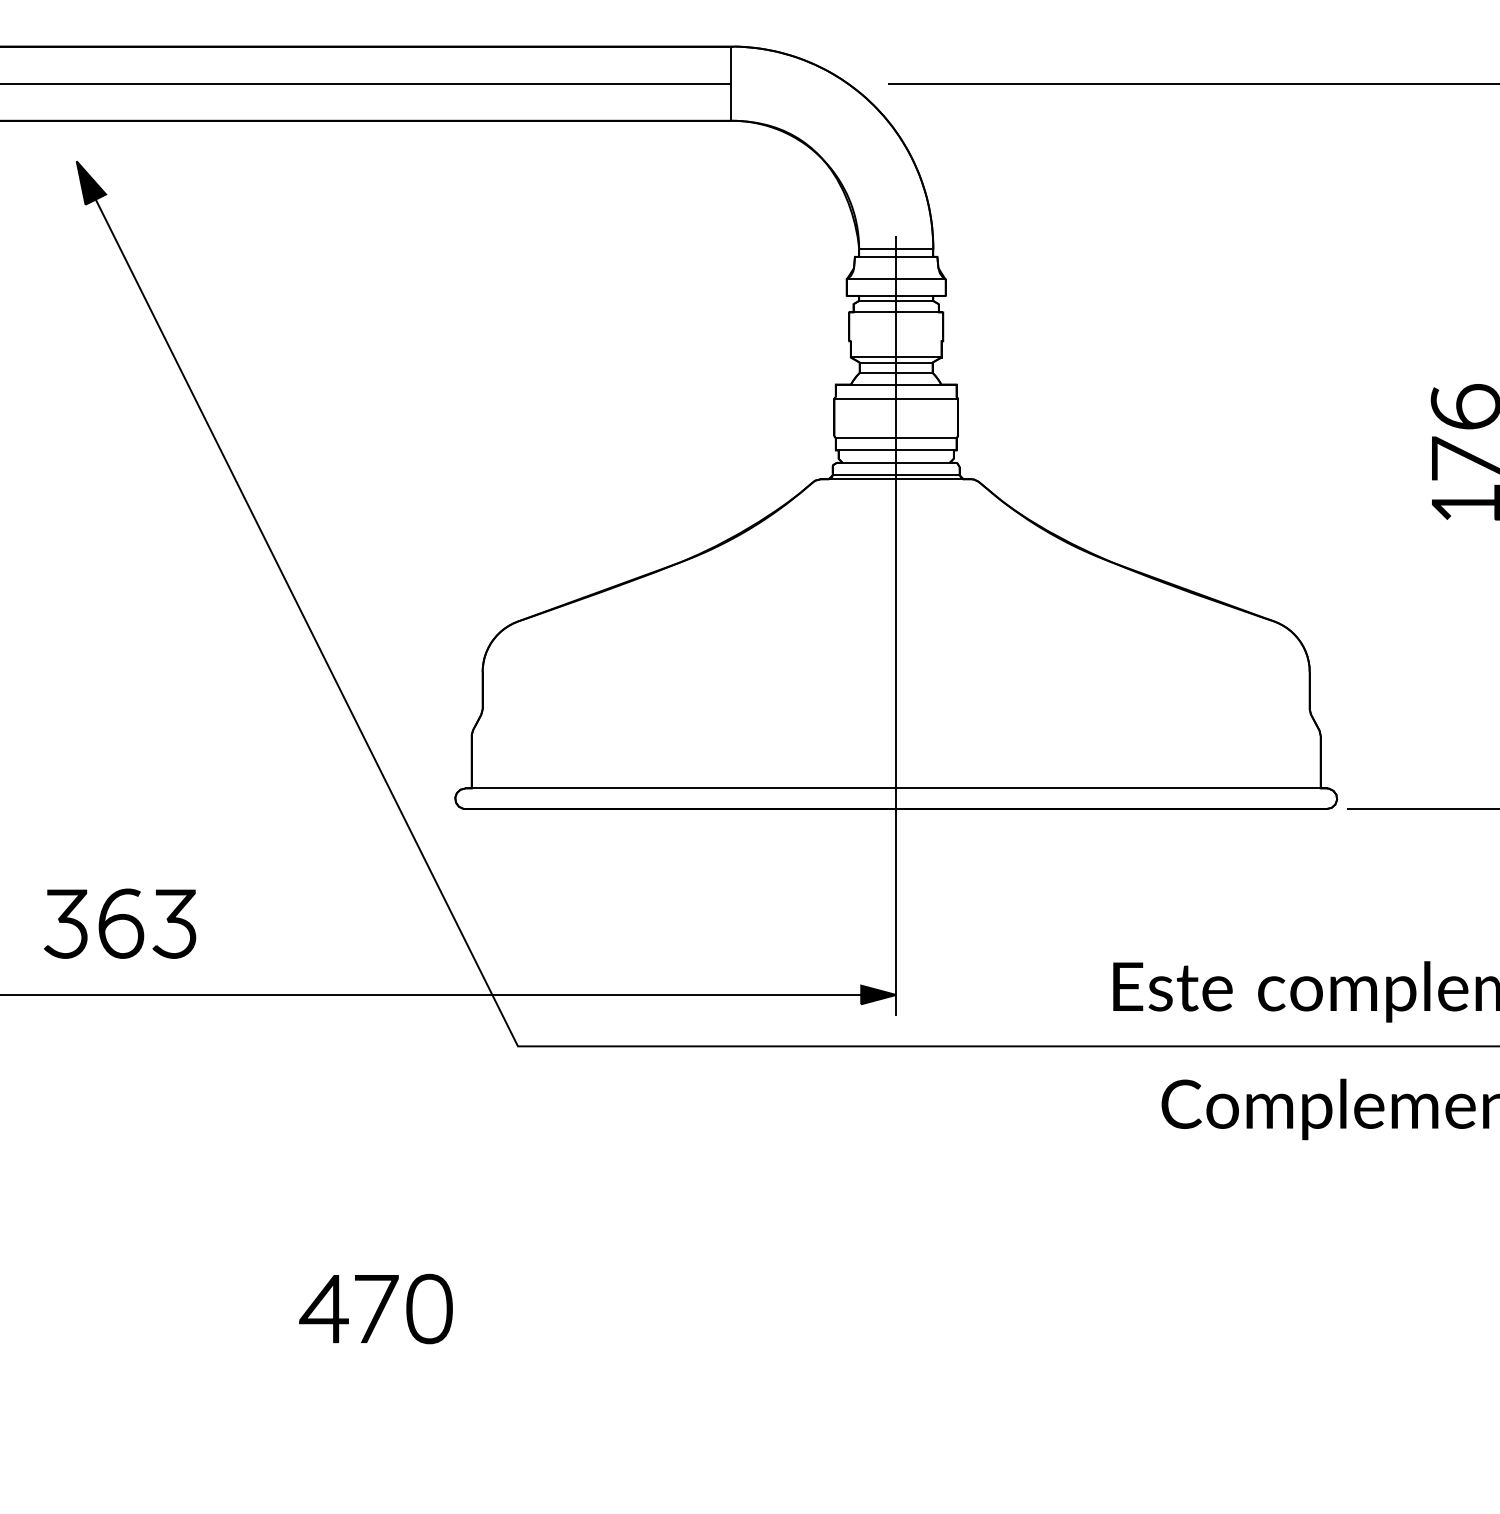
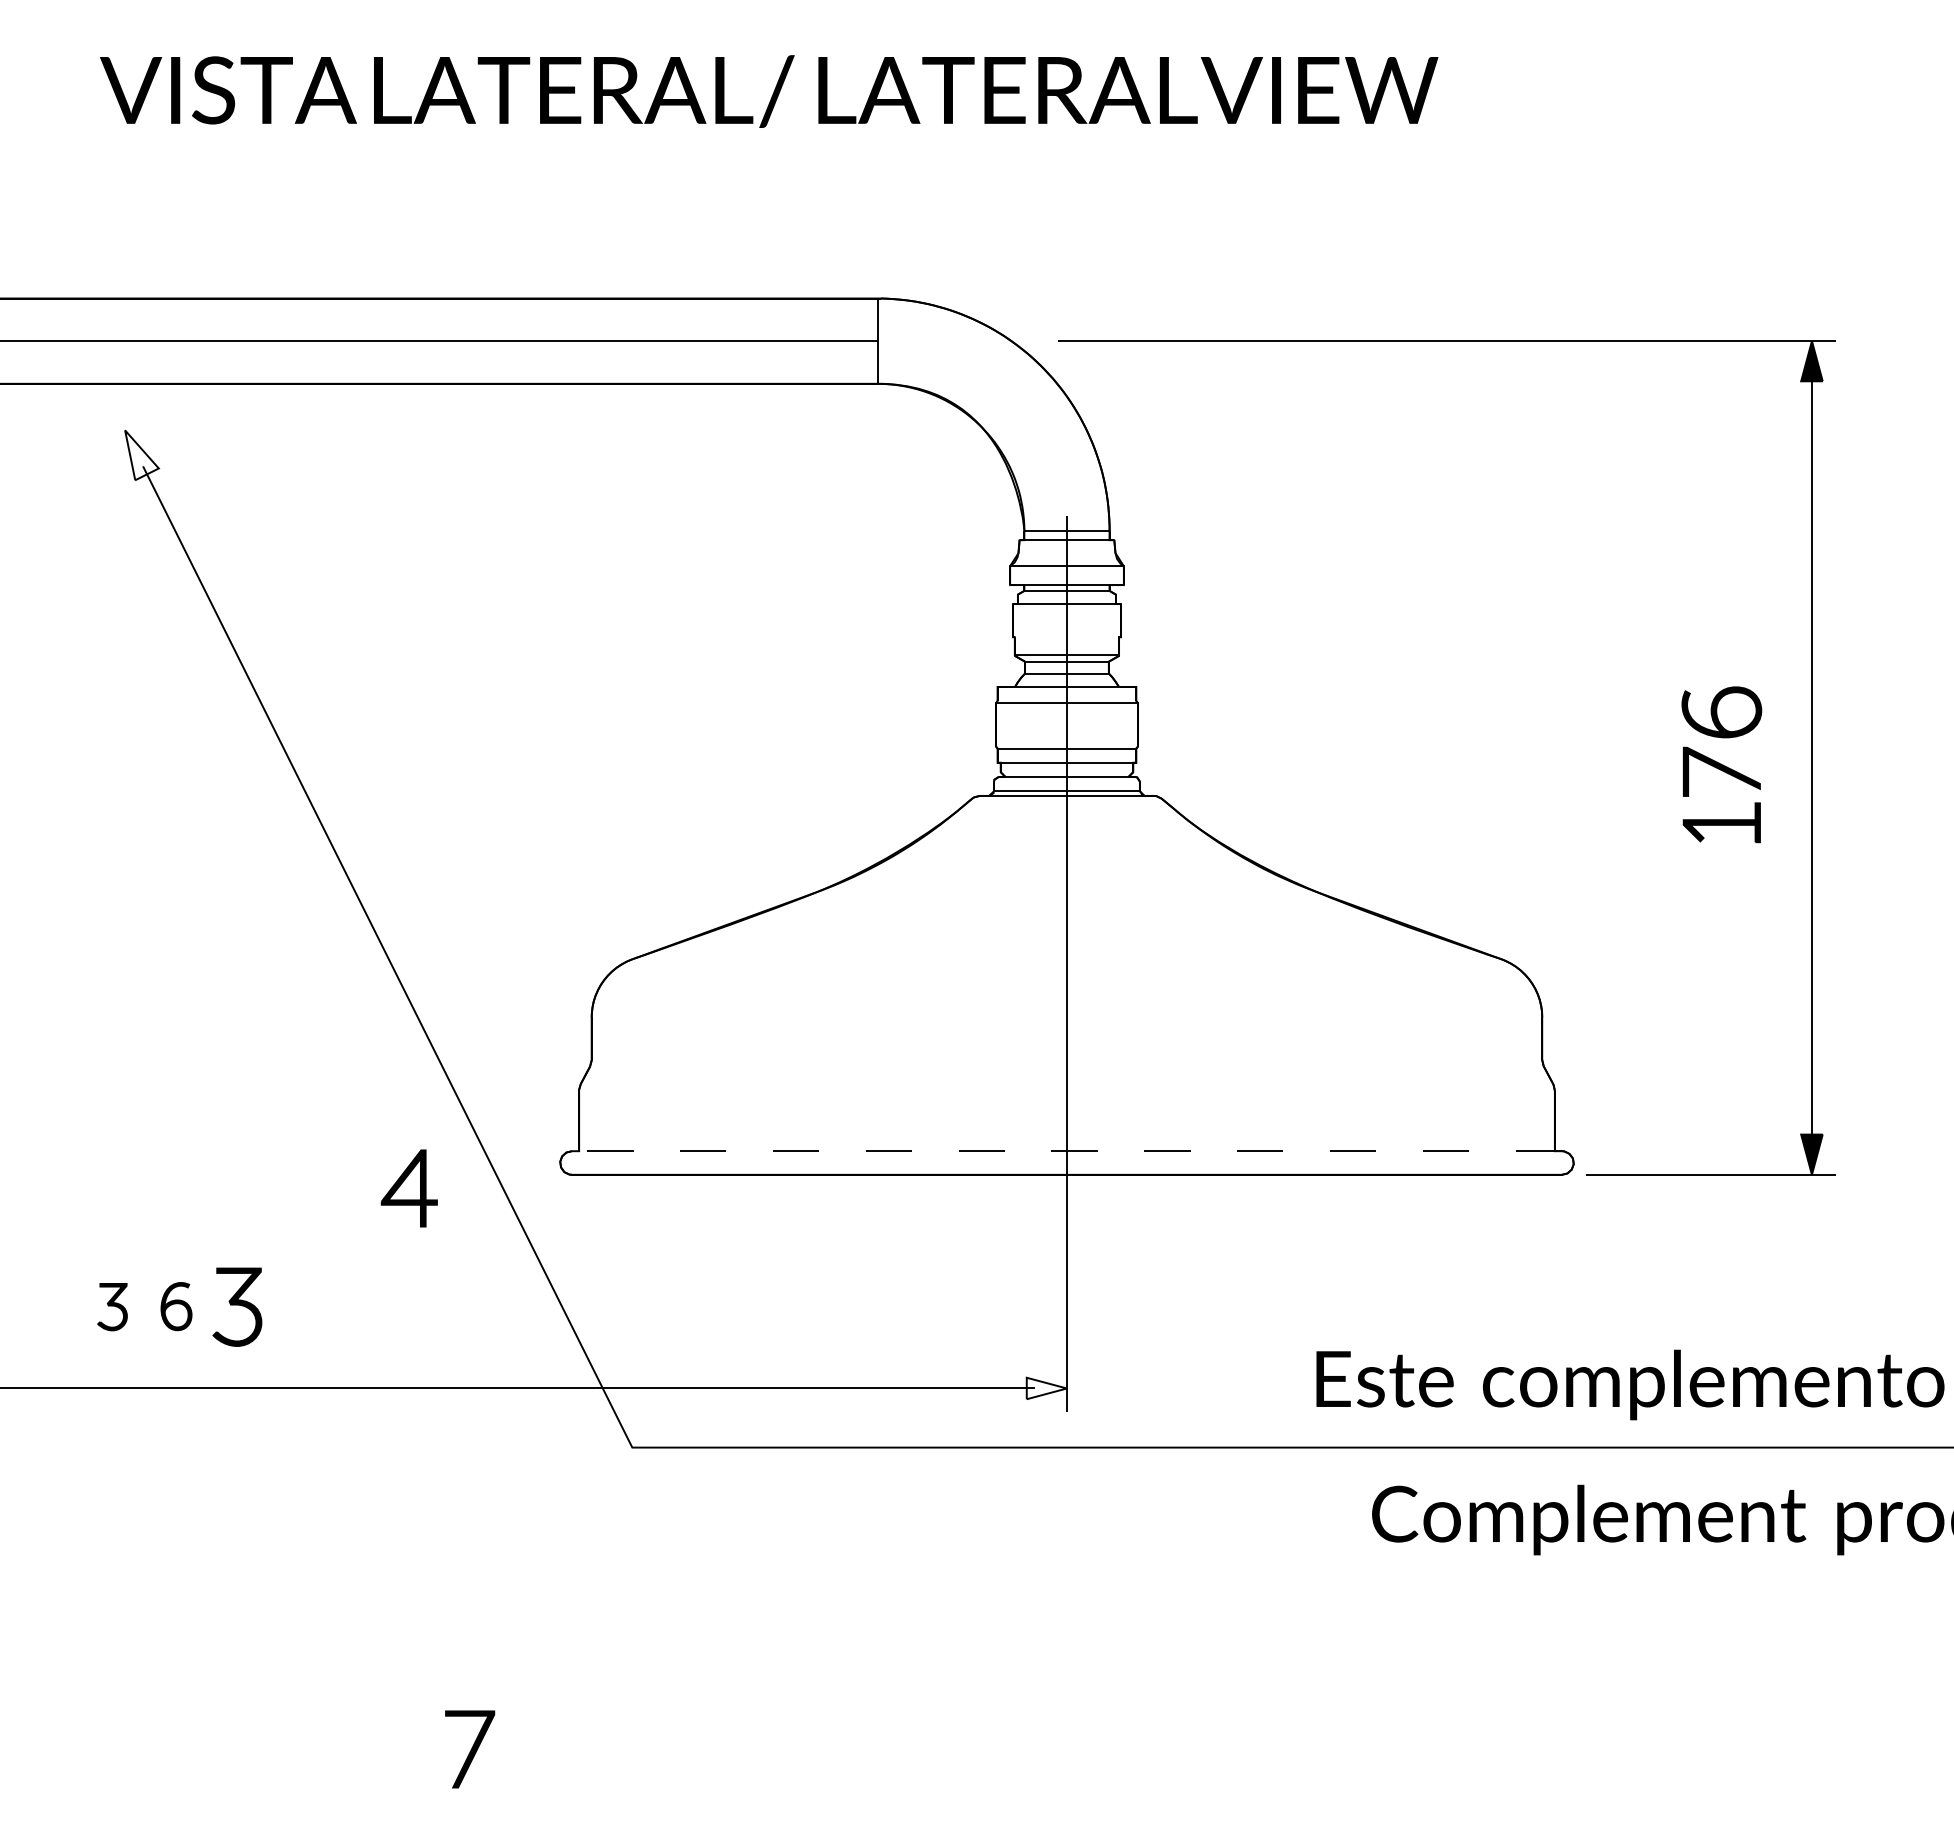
fill: (90, 183) -> (141, 455), removed
line: (896, 788) -> (1067, 1151), solid -> dashed
part: (65, 923) -> (112, 1306), size x0.6
part: (121, 923) -> (176, 1306), size x0.6
fill: (878, 994) -> (1046, 1388), removed
part: (323, 1309) -> (408, 1188), moved
part: (429, 1309) -> (530, 1749), removed

